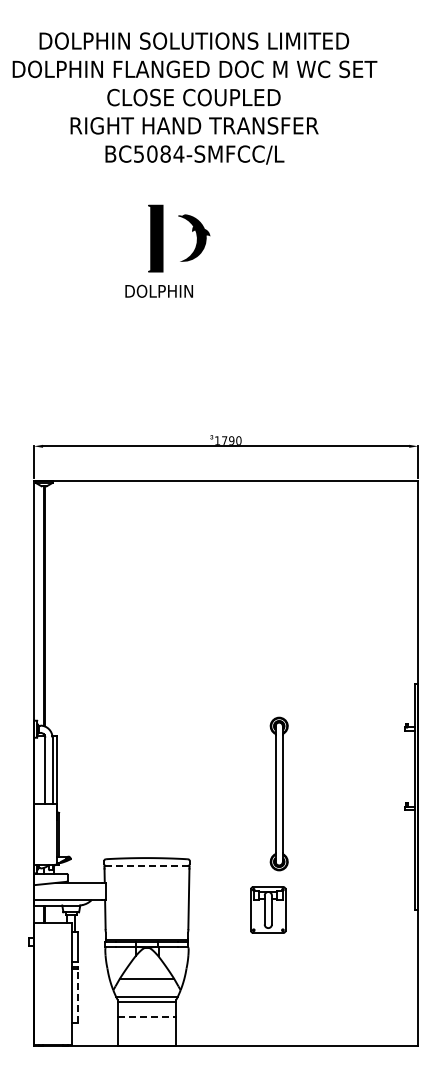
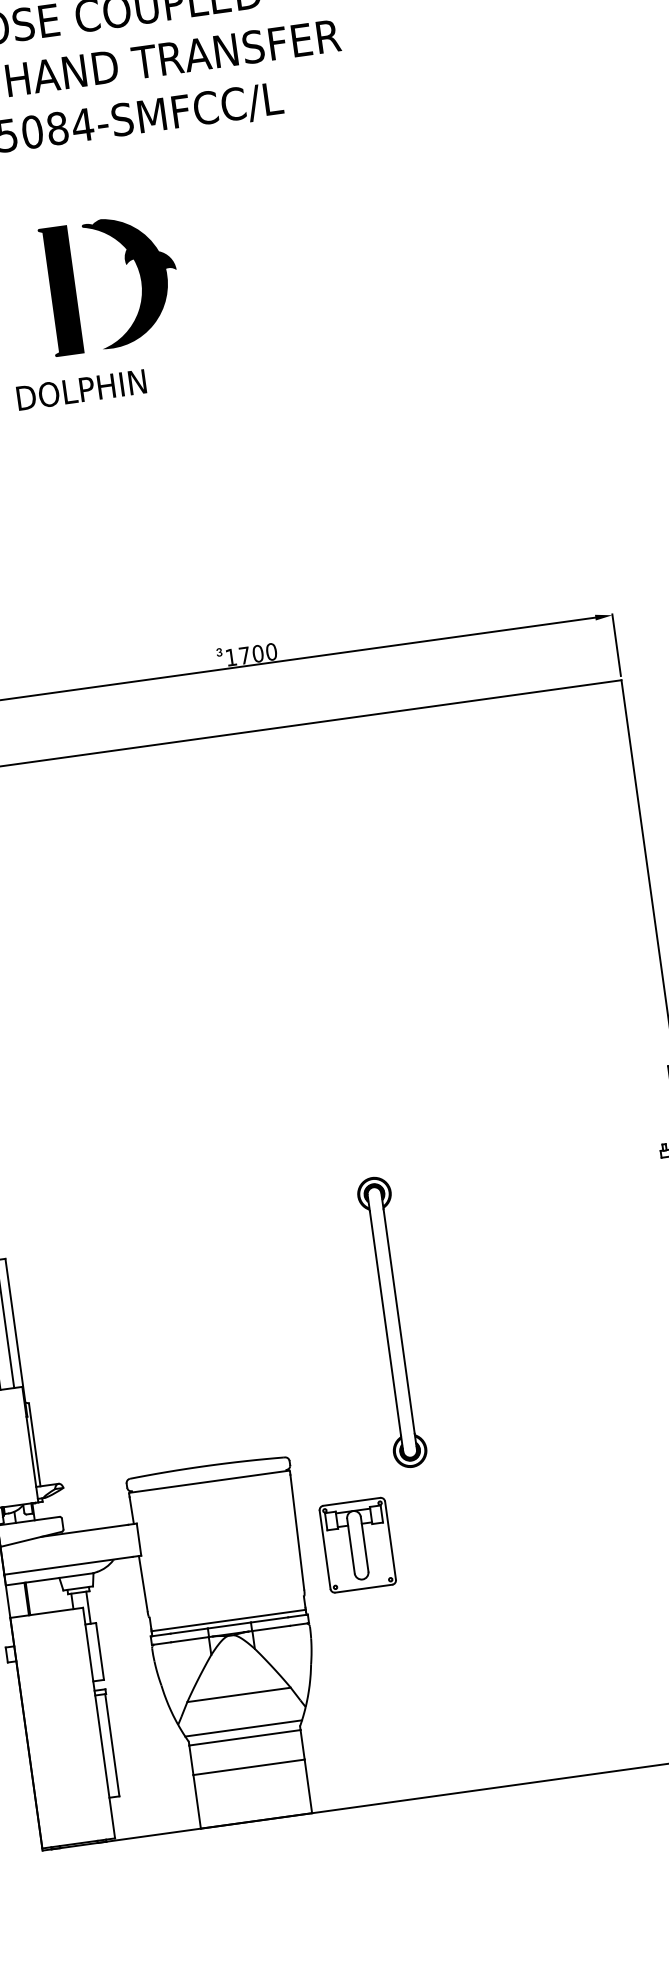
part: (194, 237) -> (134, 278), size x1.43
text: (231, 440) -> (257, 653), 1790 -> 1700
part: (278, 793) -> (390, 1321), moved
line: (147, 866) -> (210, 1481), dashed -> solid
part: (268, 909) -> (357, 1544), moved
line: (77, 995) -> (111, 1744), dashed -> solid
line: (147, 1017) -> (250, 1767), dashed -> solid

